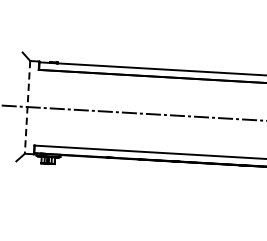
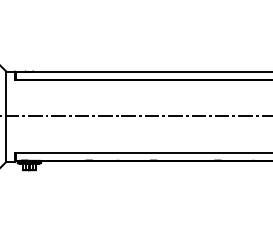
line: (27, 108) -> (6, 117), dashed -> solid

